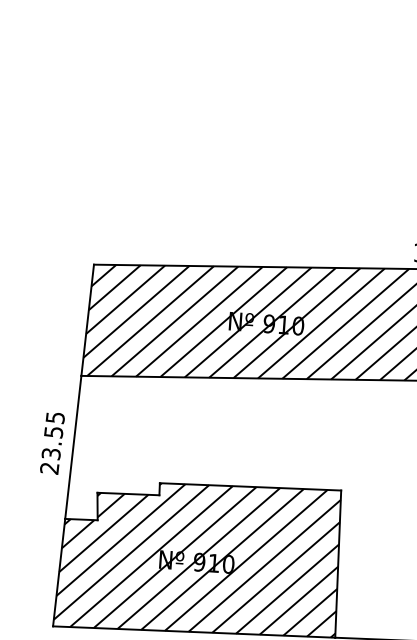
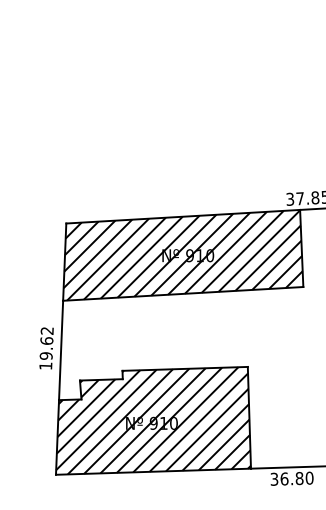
text: (52, 443) -> (46, 348), 23.55 -> 19.62

